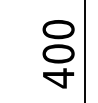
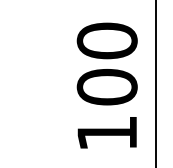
text: (58, 78) -> (107, 133), 400 -> 100

